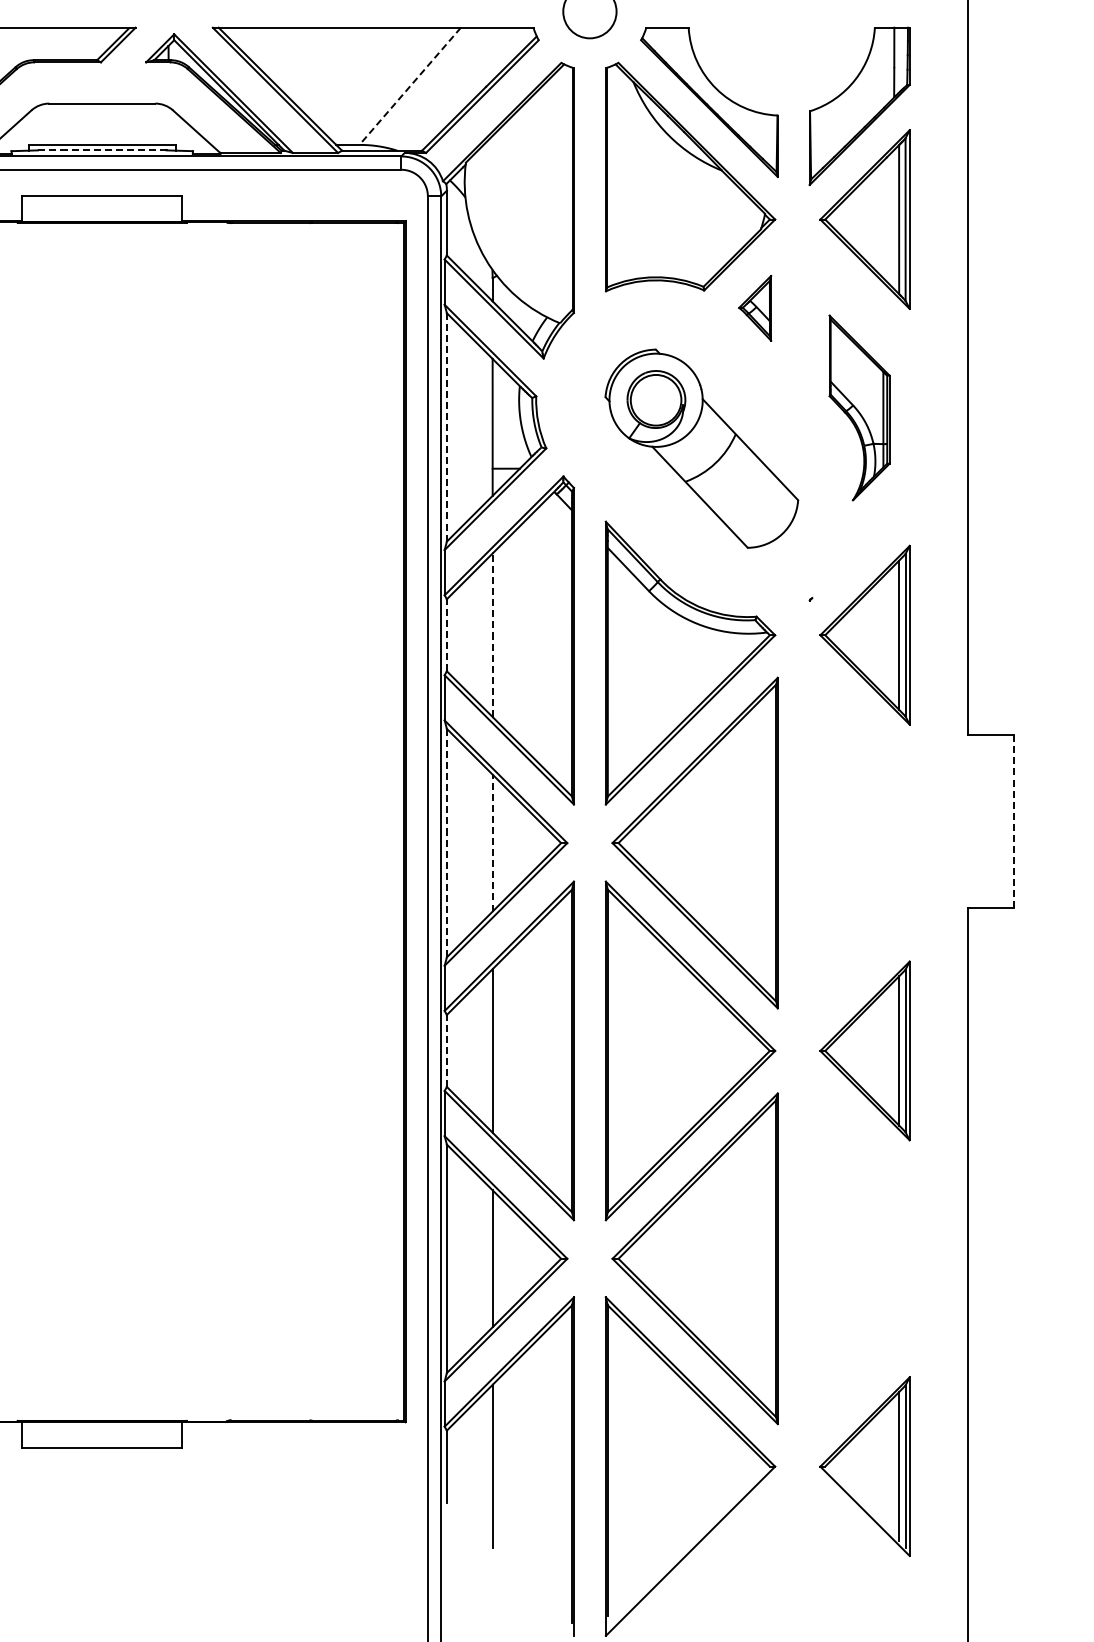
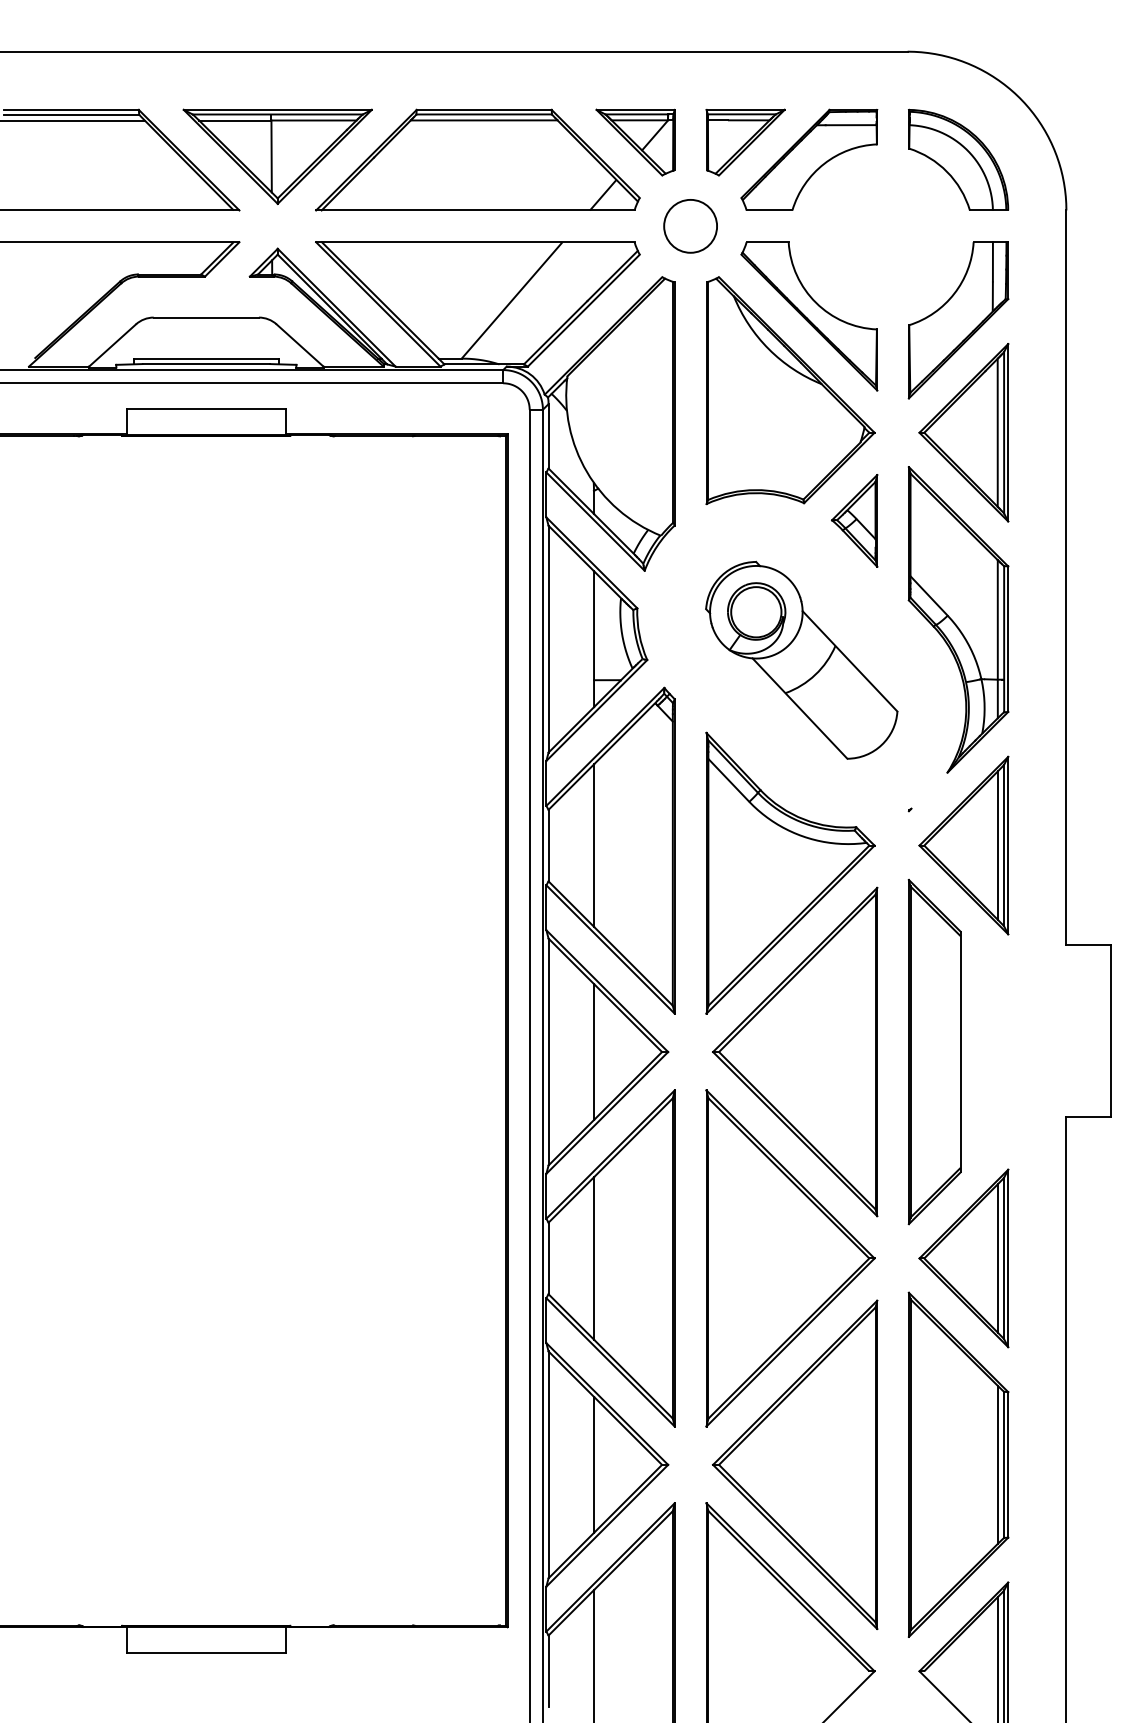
line: (409, 86) -> (511, 300), dashed -> solid
line: (102, 150) -> (206, 364), dashed -> solid
part: (754, 307) -> (854, 520), size x1.43
part: (859, 407) -> (958, 619), size x1.67
line: (446, 426) -> (548, 638), dashed -> solid
line: (446, 635) -> (548, 845), dashed -> solid
line: (493, 635) -> (594, 845), dashed -> solid
line: (1013, 821) -> (1111, 1030), dashed -> solid
line: (446, 842) -> (548, 1051), dashed -> solid
part: (835, 842) -> (934, 1051), added
line: (493, 843) -> (594, 1052), dashed -> solid
line: (446, 1050) -> (548, 1258), dashed -> solid
part: (859, 1258) -> (958, 1464), added

